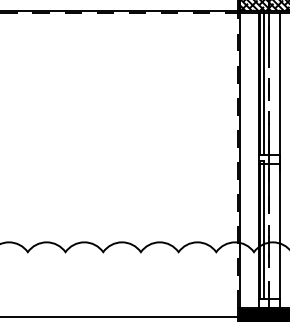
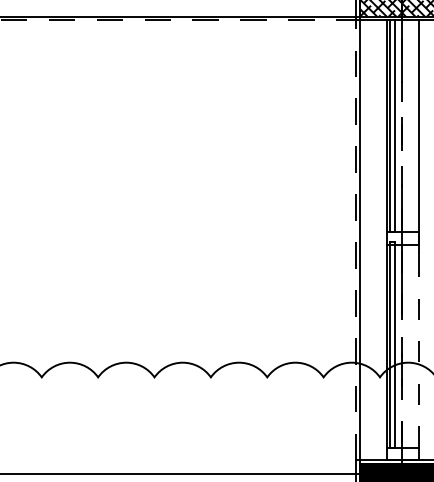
line: (280, 231) -> (419, 346), solid -> dashed

